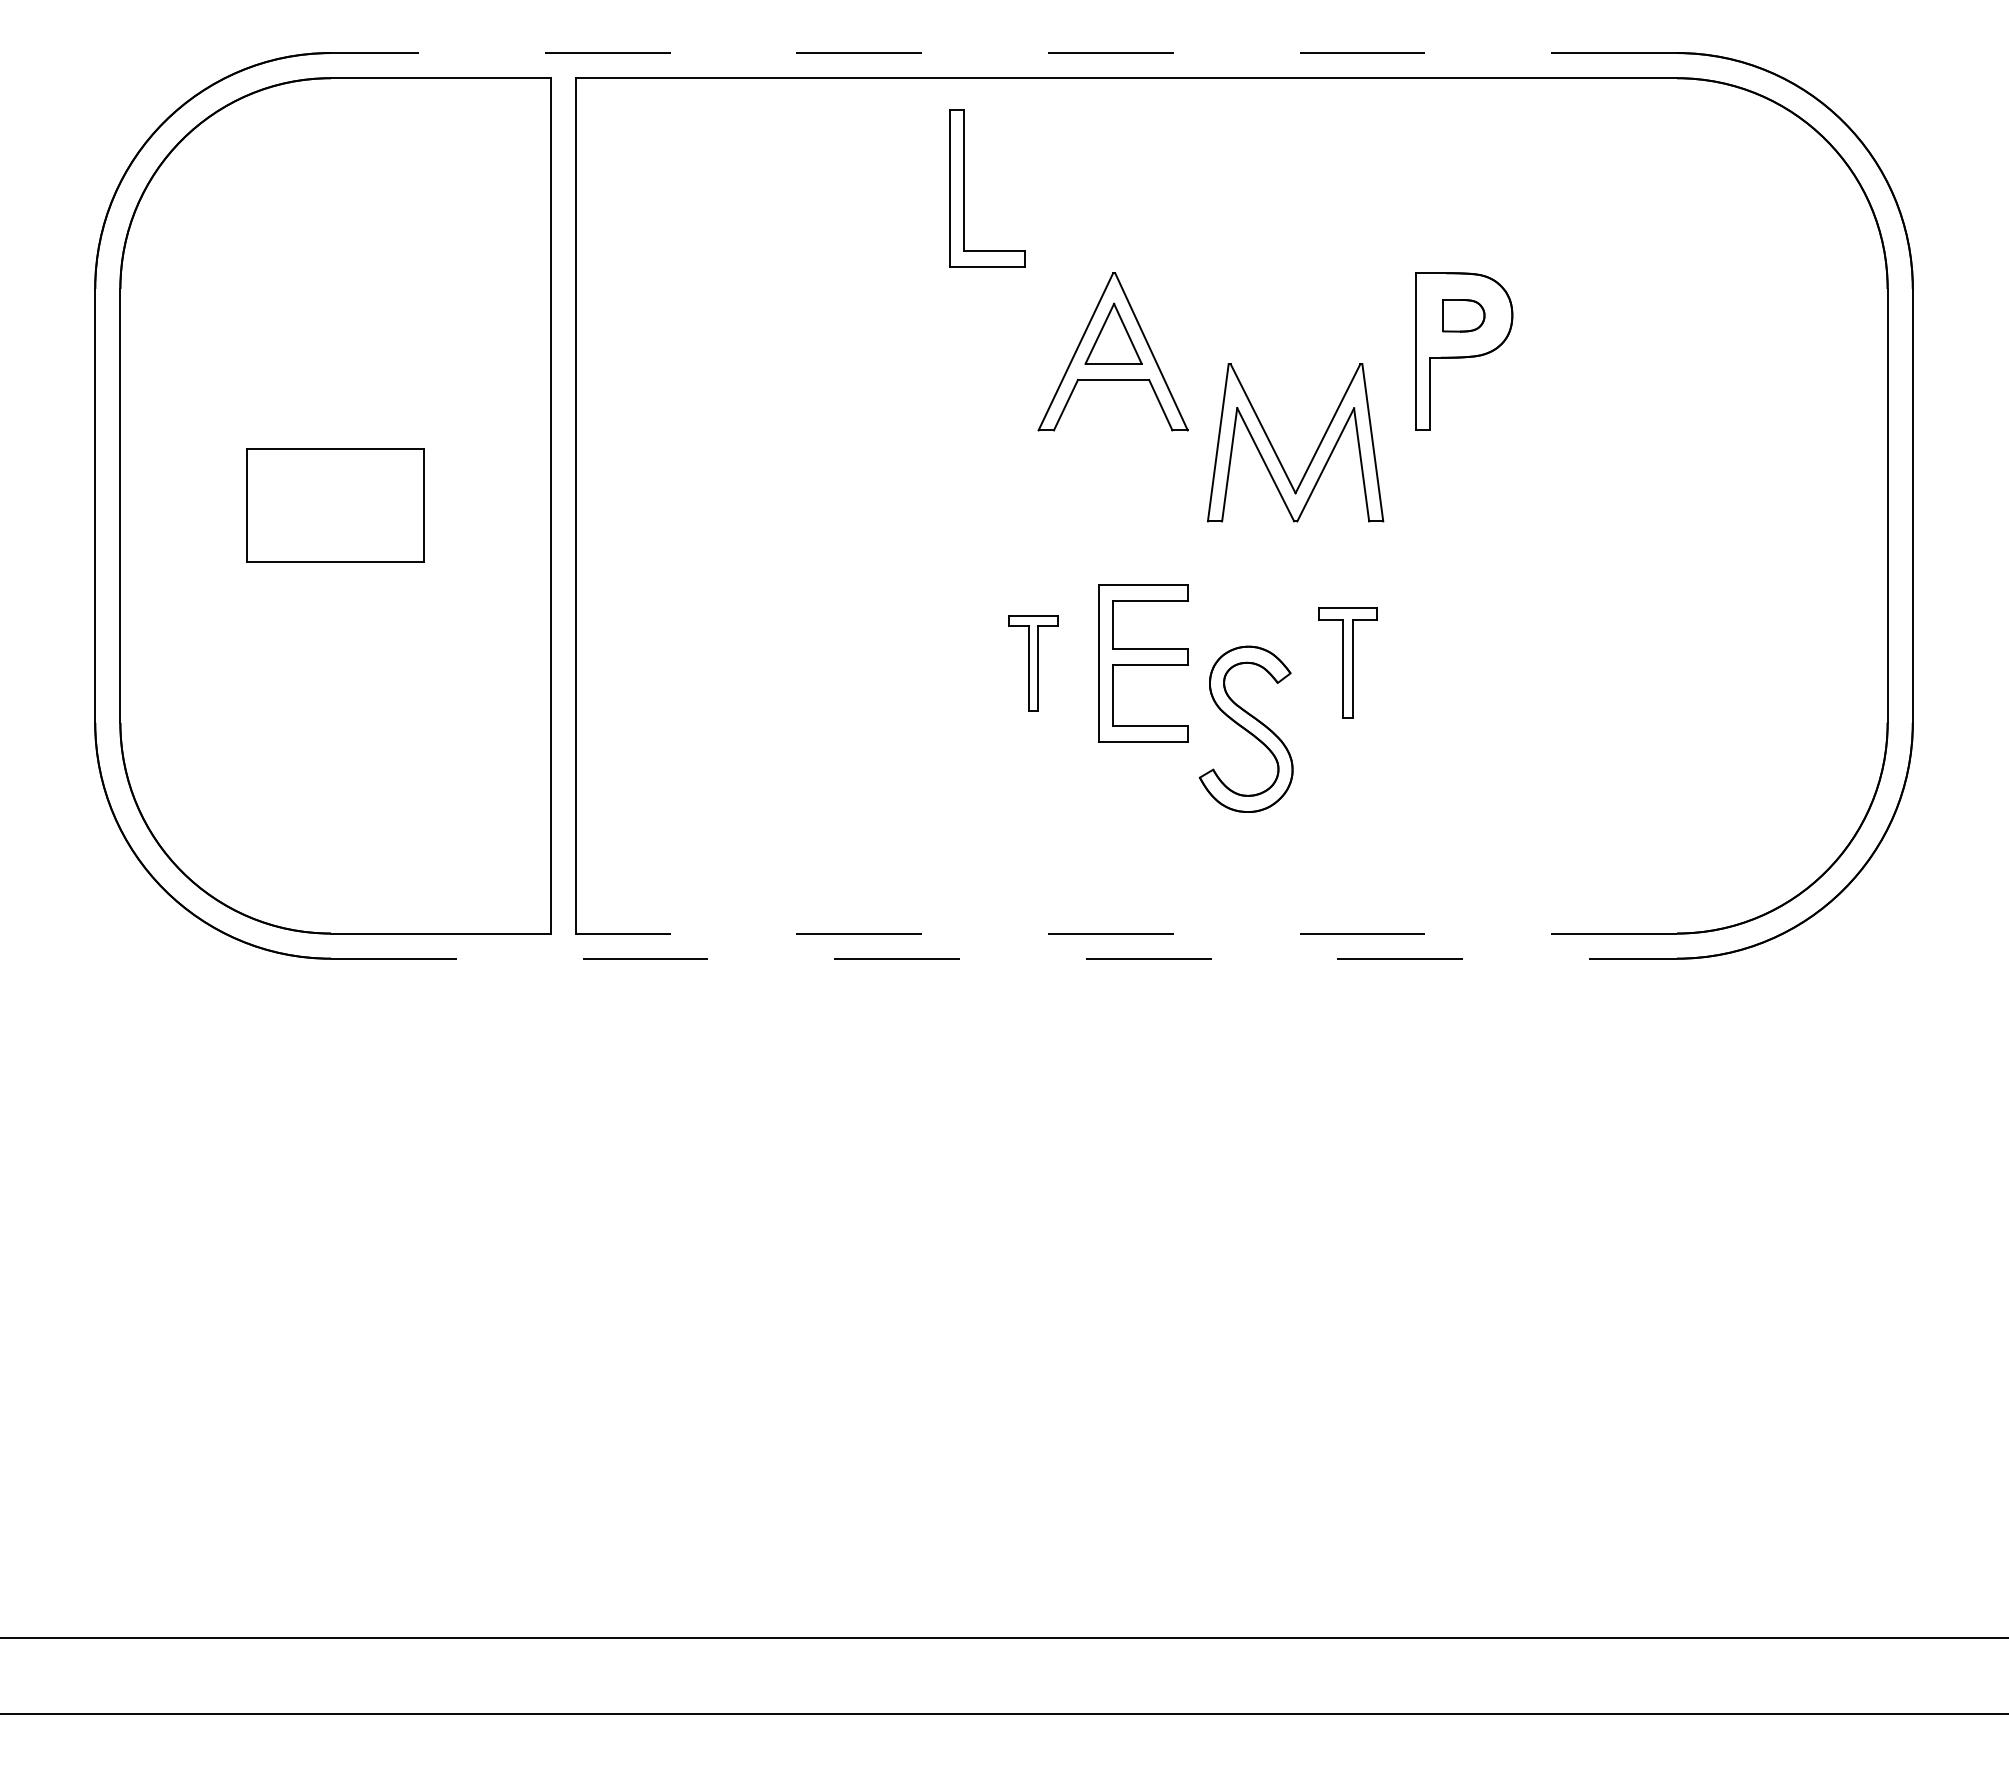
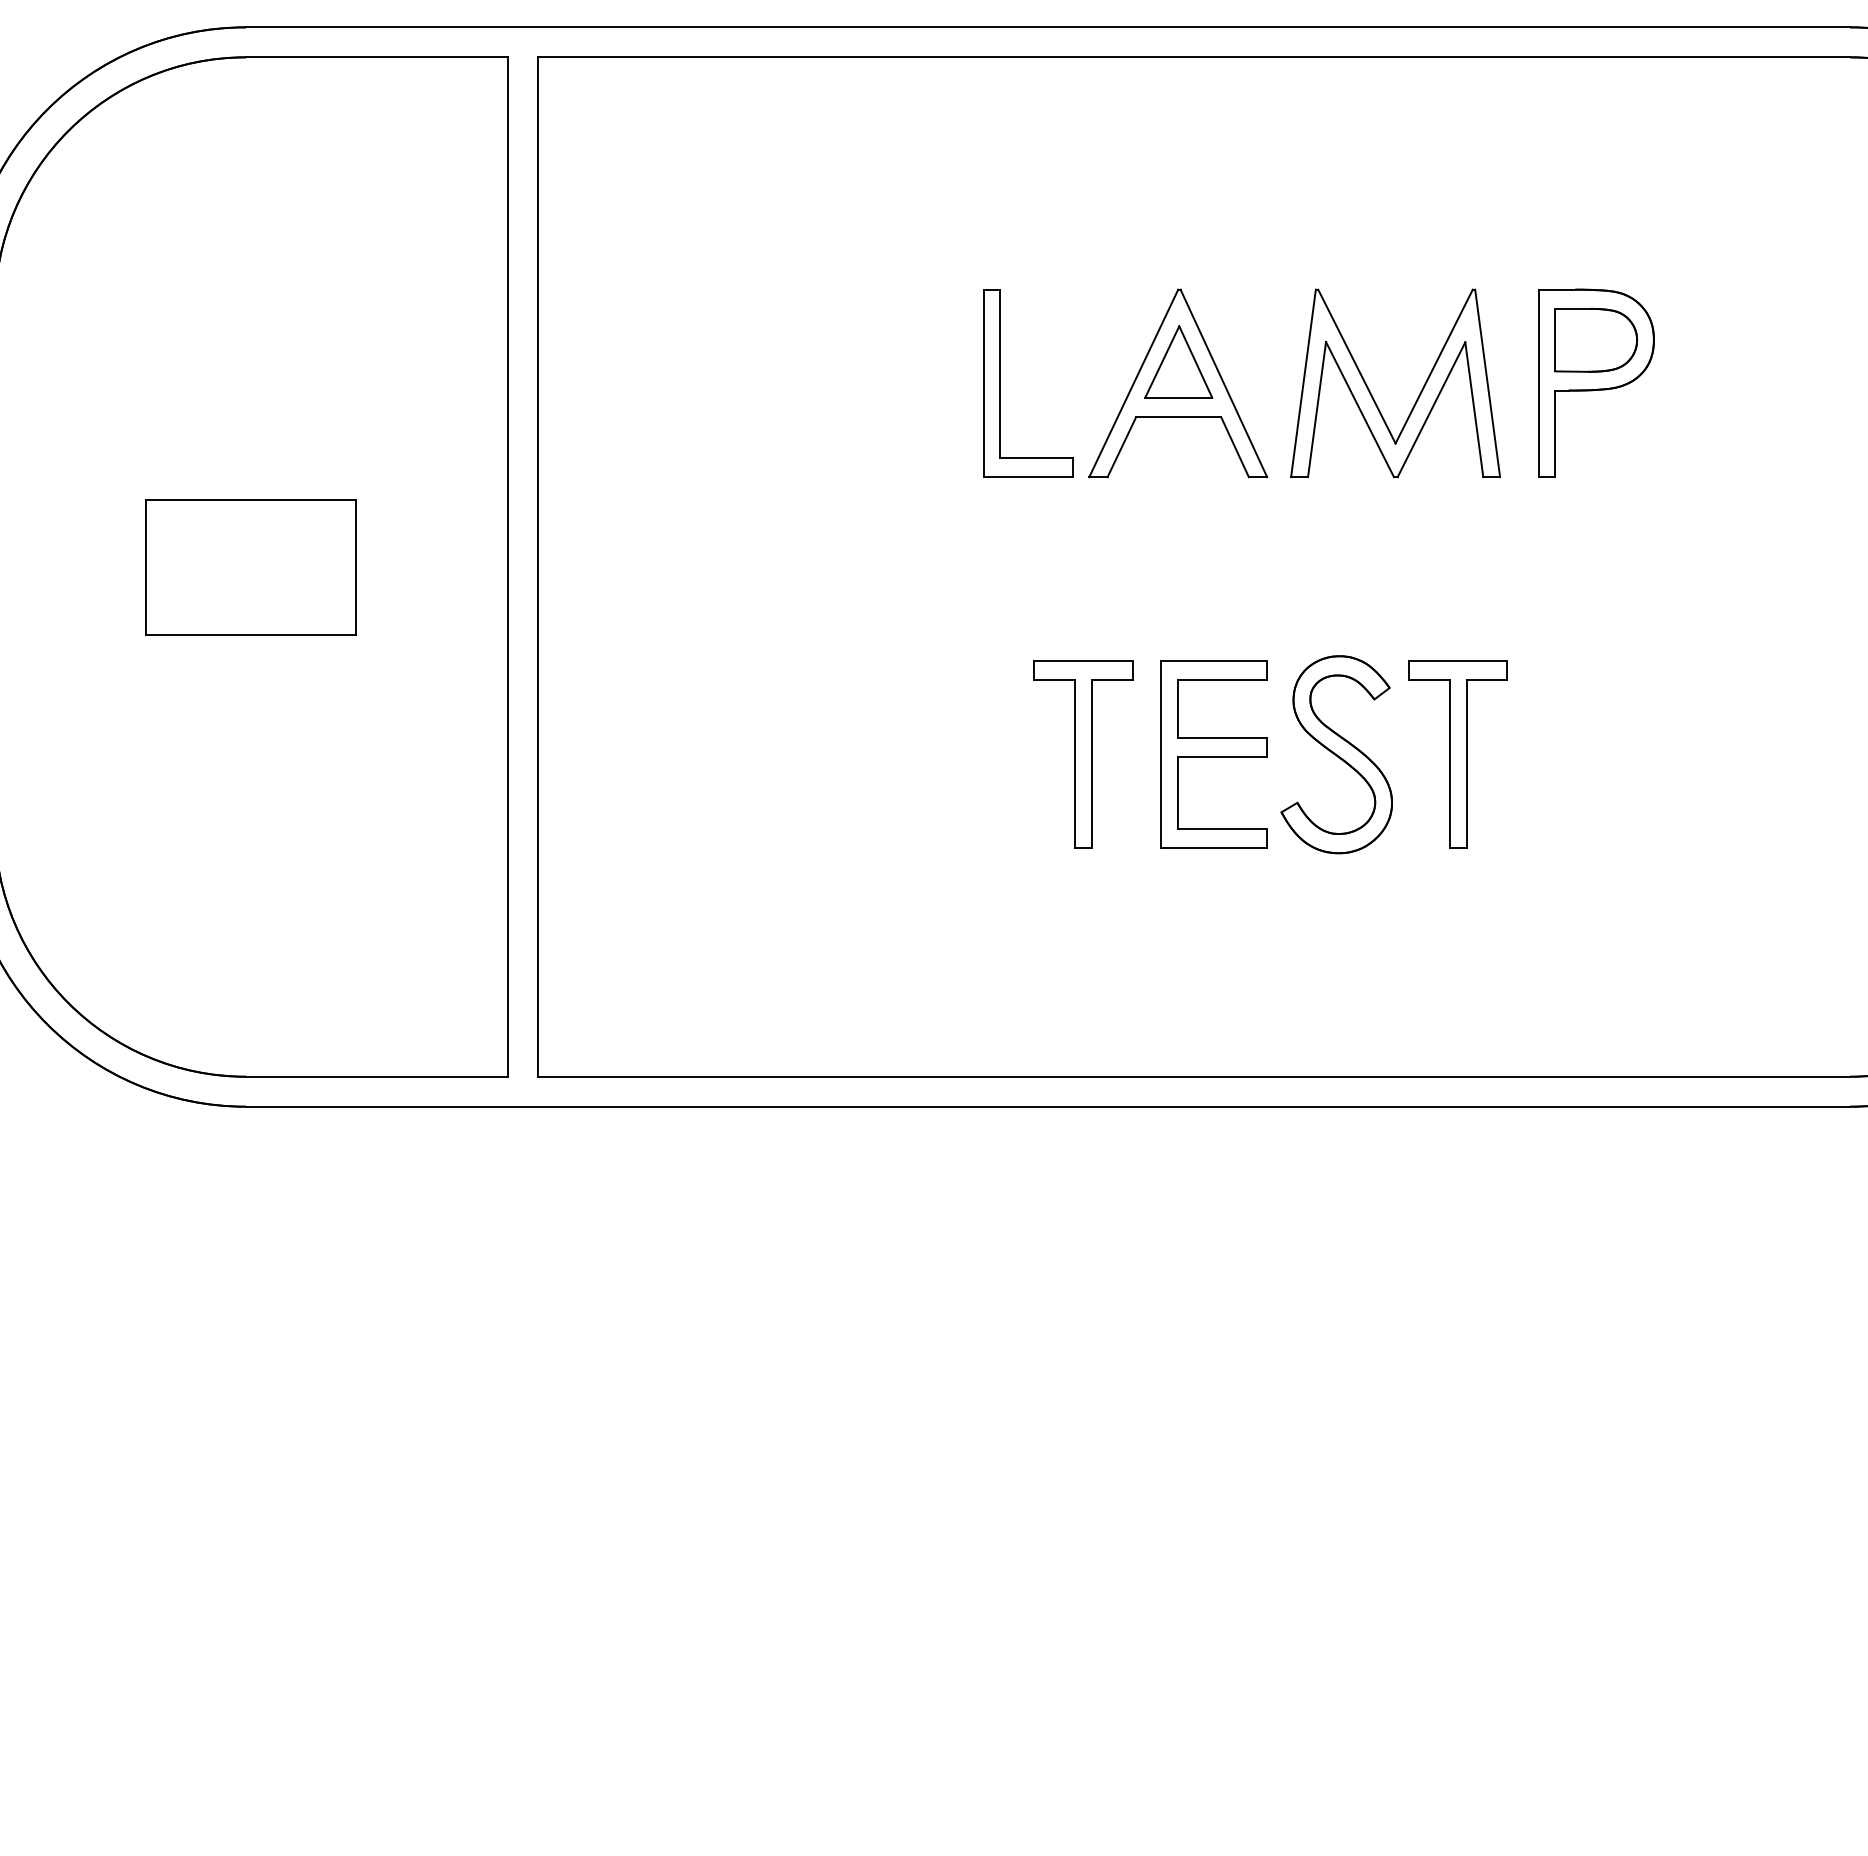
line: (1004, 53) -> (1048, 27), dashed -> solid
part: (964, 188) -> (1001, 383), moved
part: (1463, 315) -> (1595, 340), size x1.67
part: (1276, 452) -> (1372, 394), moved
part: (1033, 663) -> (1083, 754), size x1.67
part: (1347, 663) -> (1457, 754), size x1.43
part: (1245, 728) -> (1335, 753), moved
line: (1126, 933) -> (1194, 1076), dashed -> solid
line: (1004, 958) -> (1048, 1106), dashed -> solid

